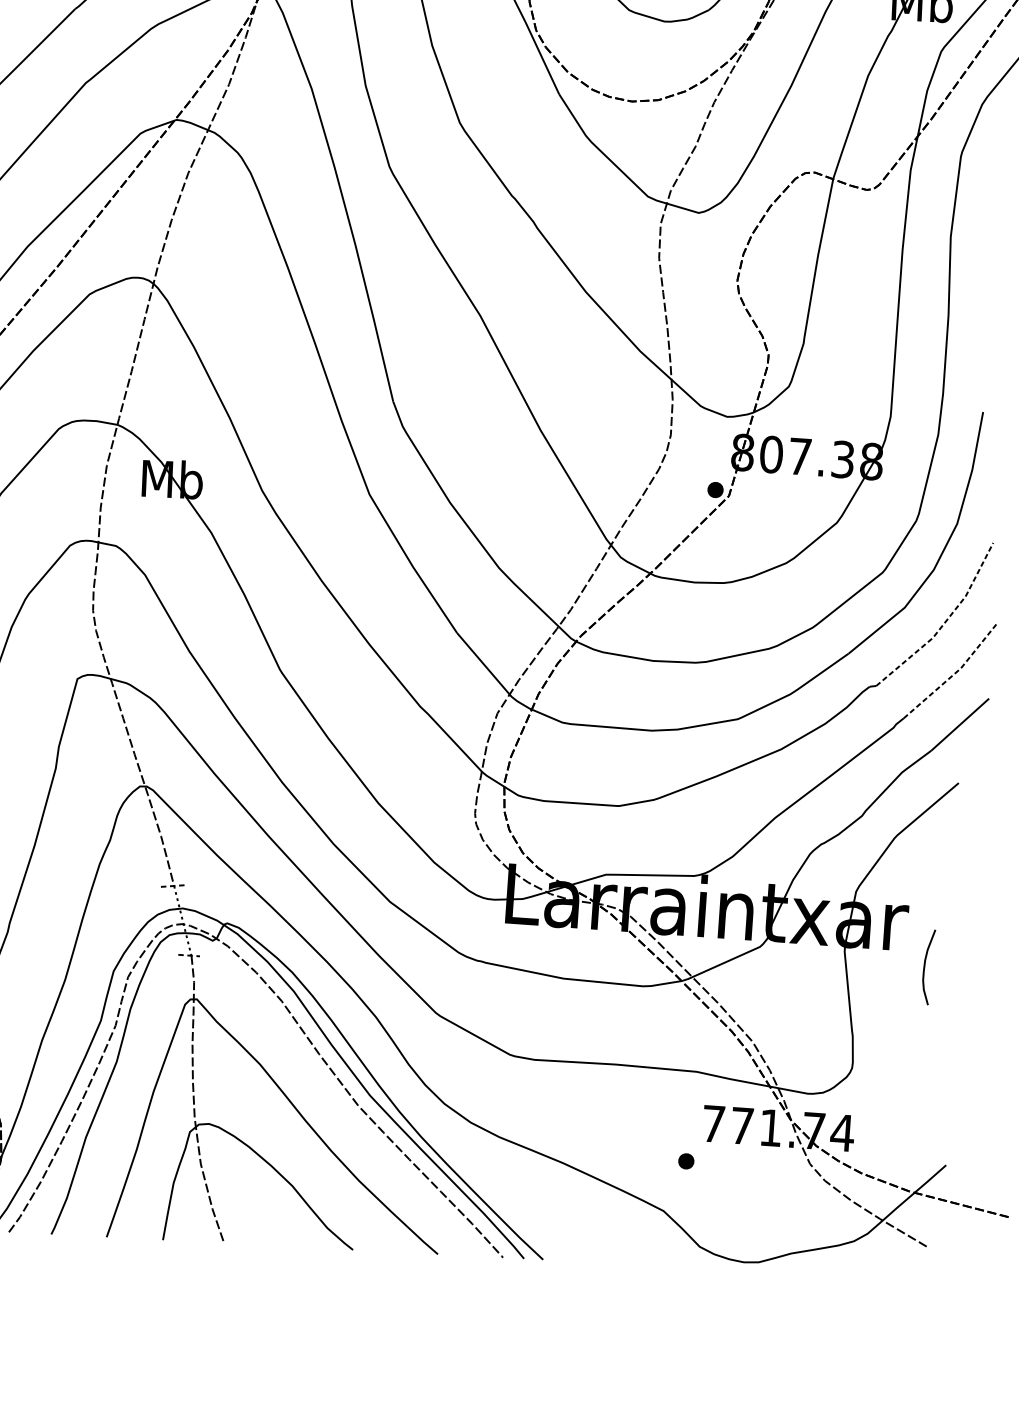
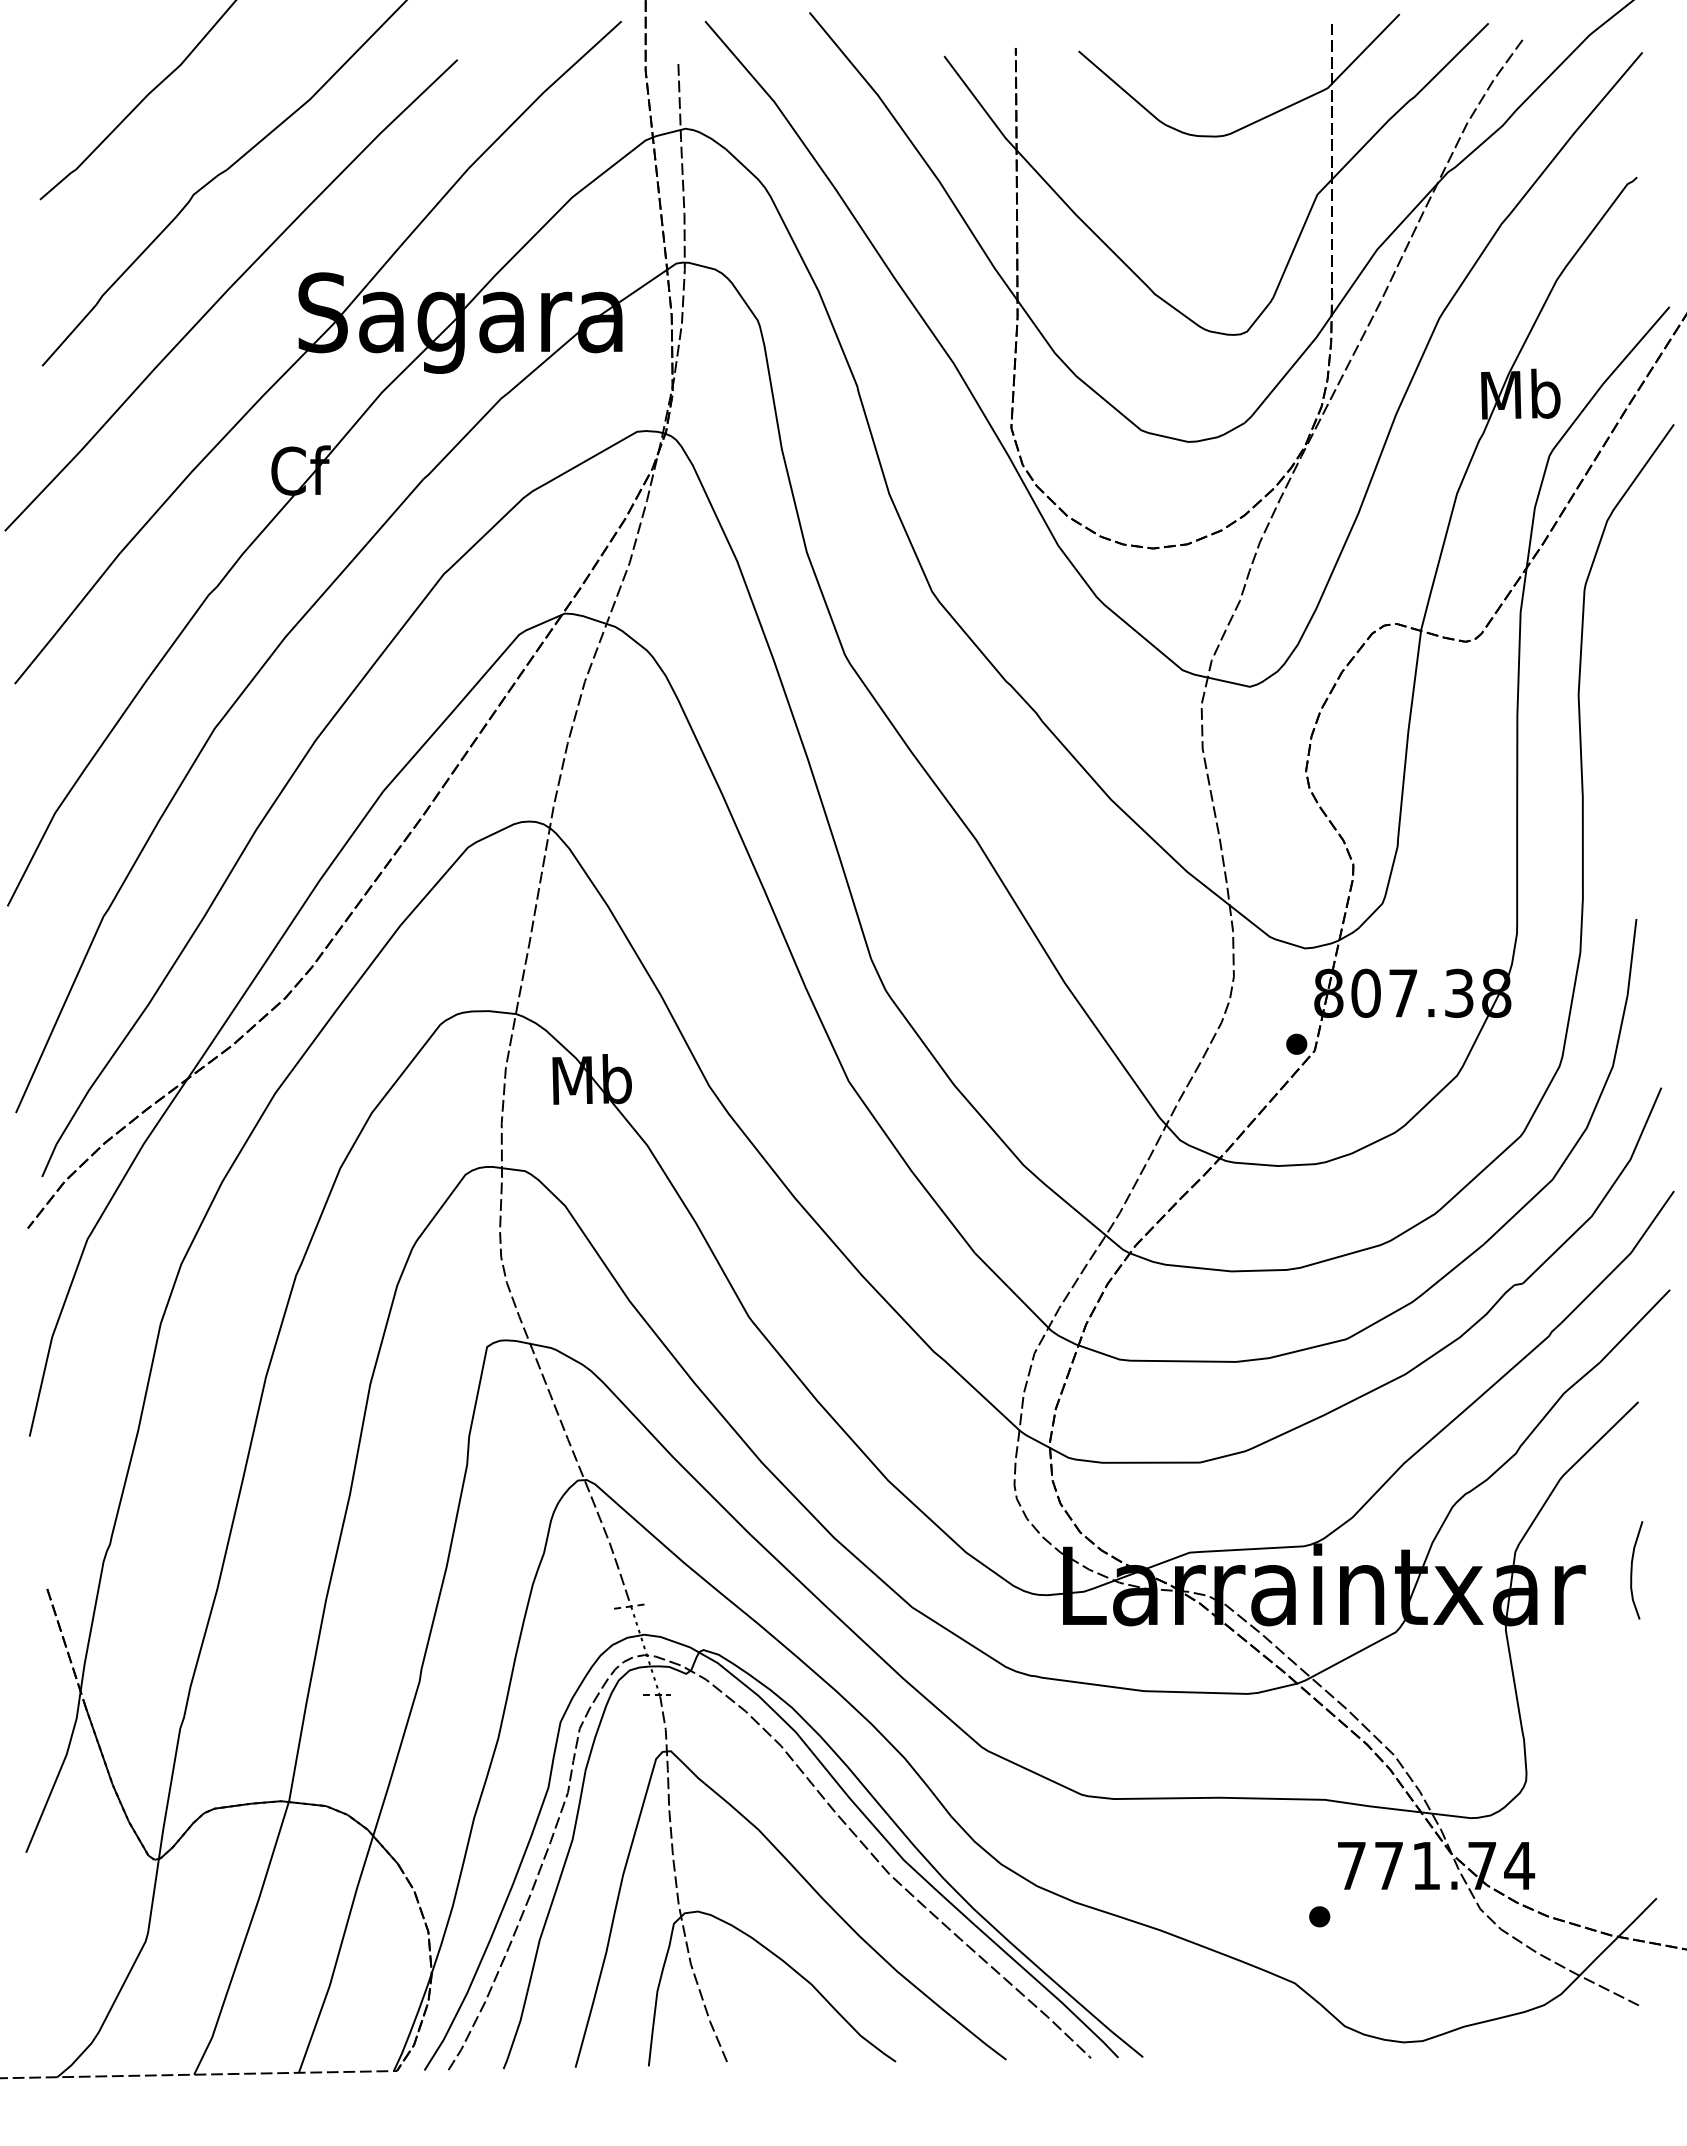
line: (945, 622) -> (1606, 1194), dashed -> solid
line: (954, 673) -> (1623, 1260), dashed -> solid
curve: (925, 967) -> (1632, 1570), moved

